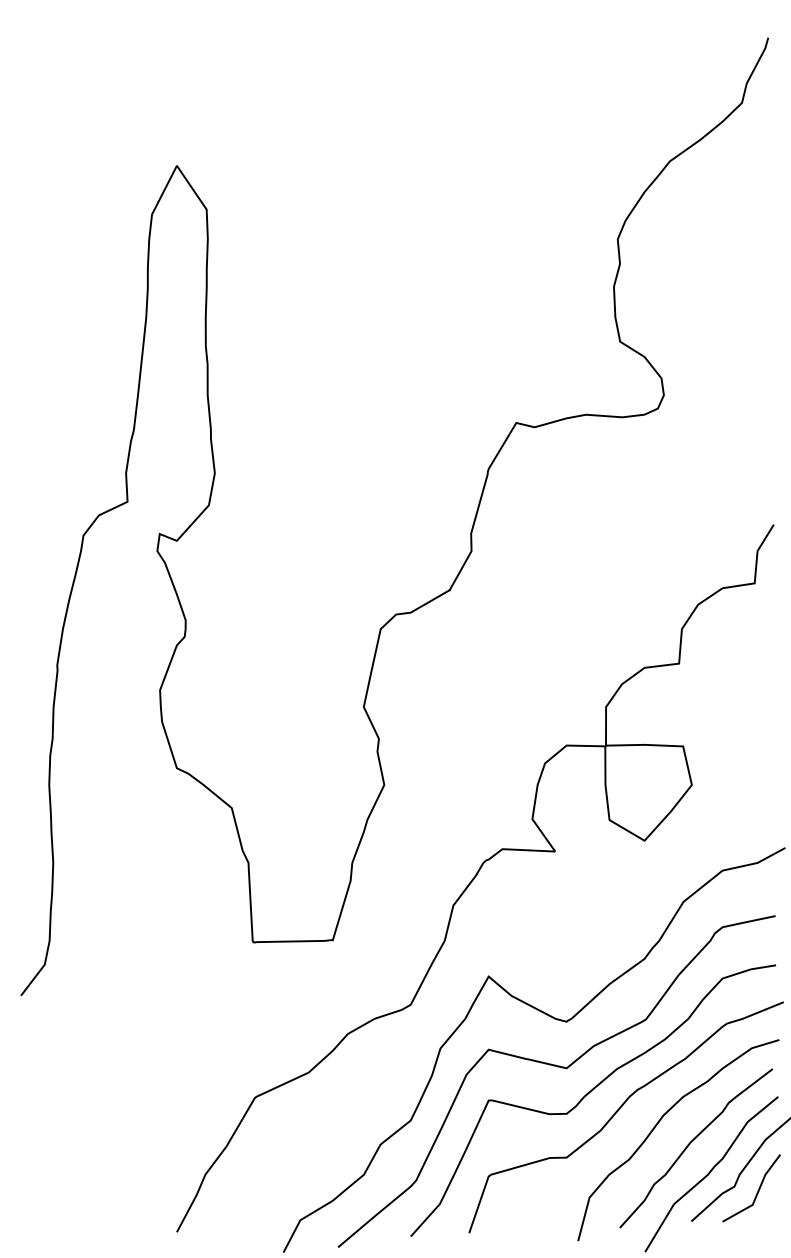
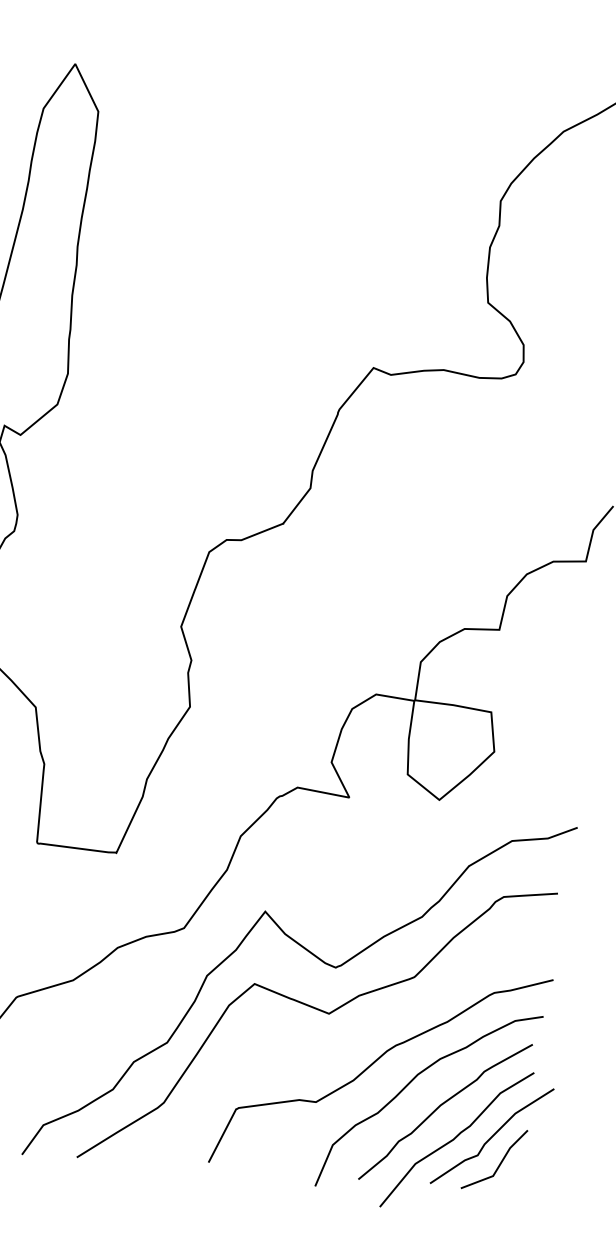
curve: (588, 1094) -> (346, 1042), removed

